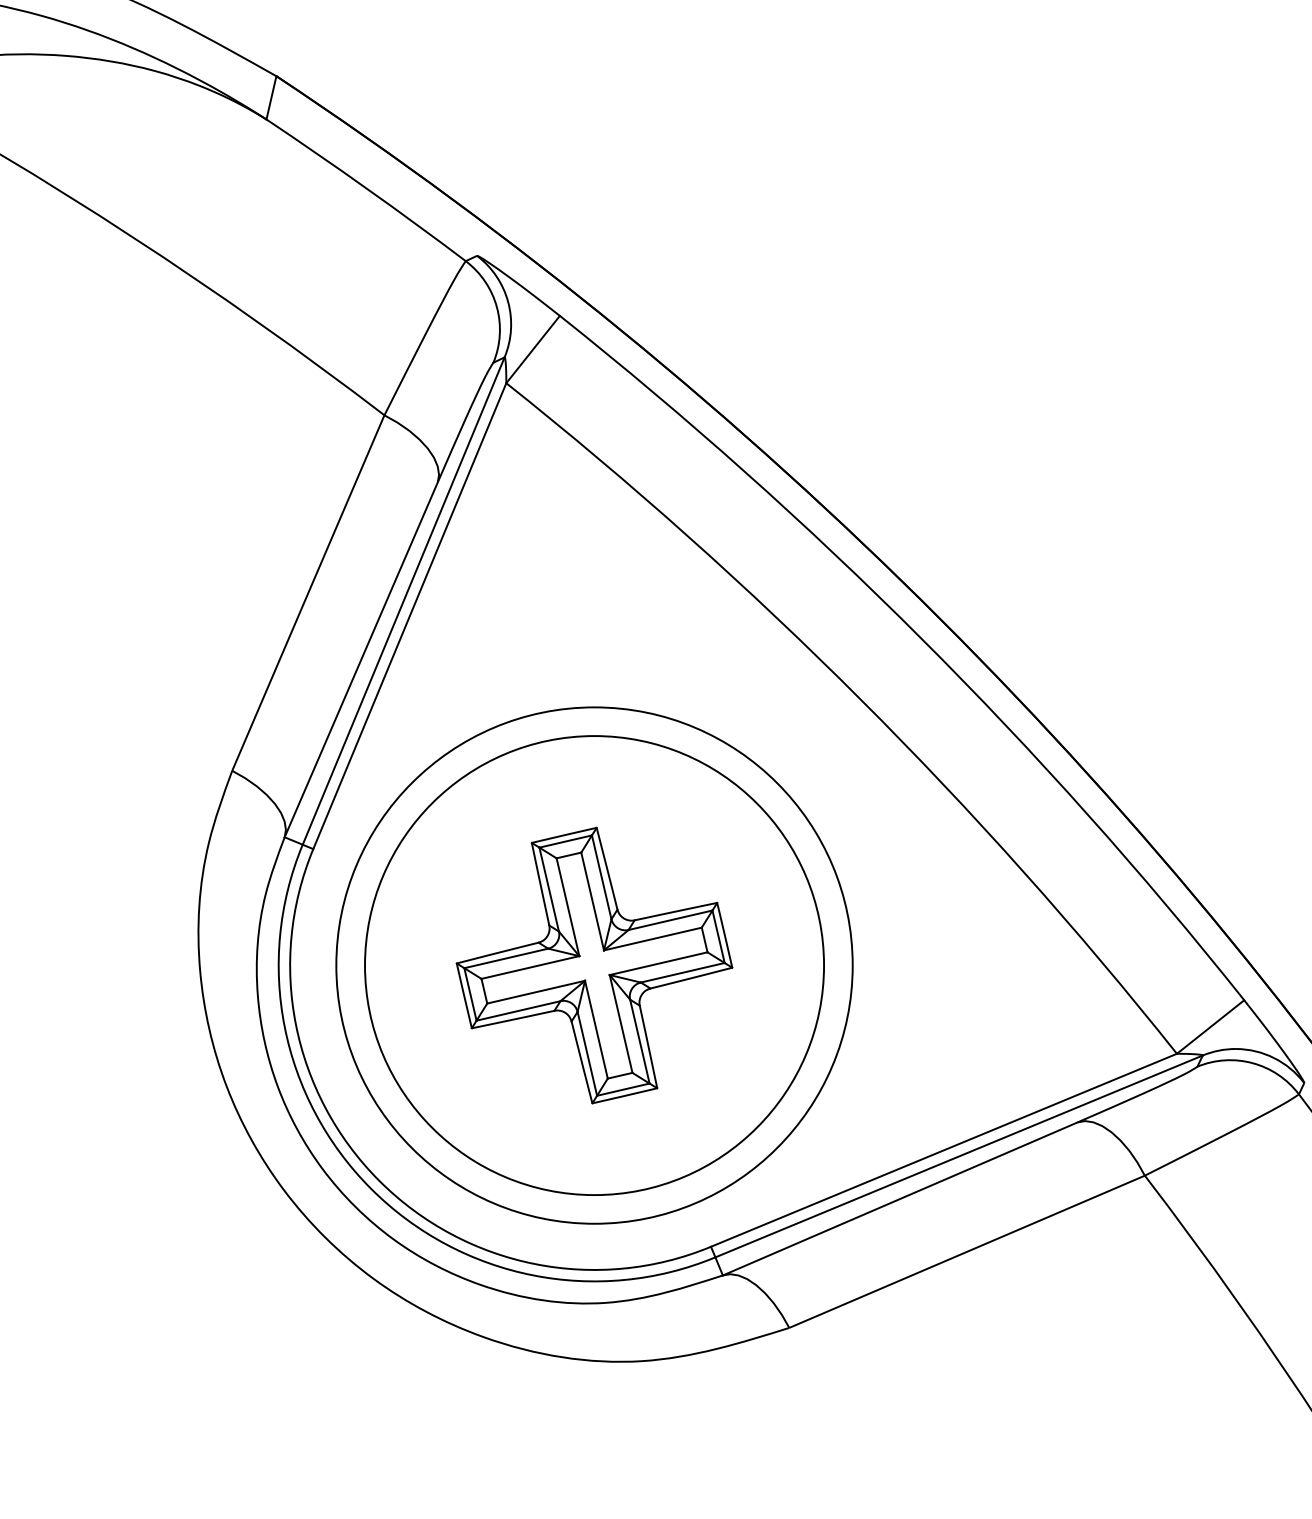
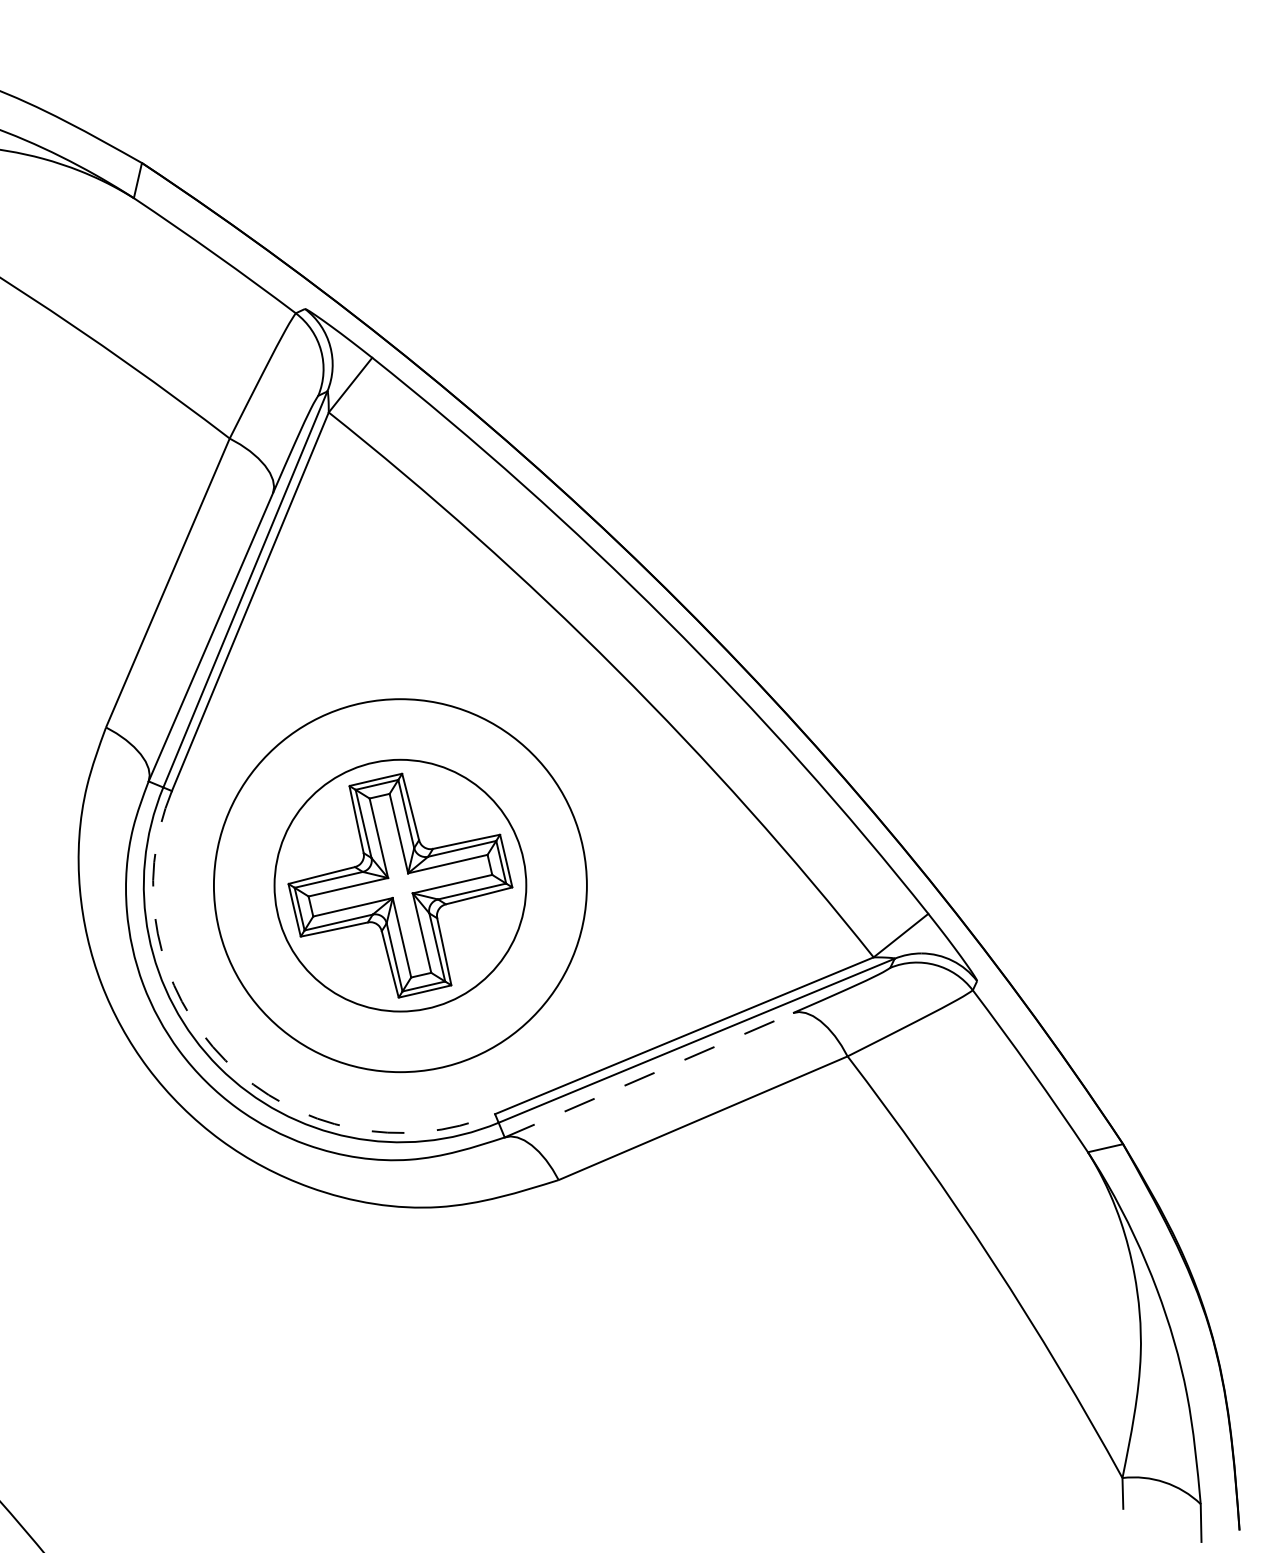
circle: (594, 965) -> (400, 885), size x0.6
arc: (379, 1180) -> (225, 1060), solid -> dashed
line: (901, 1199) -> (649, 1075), solid -> dashed

